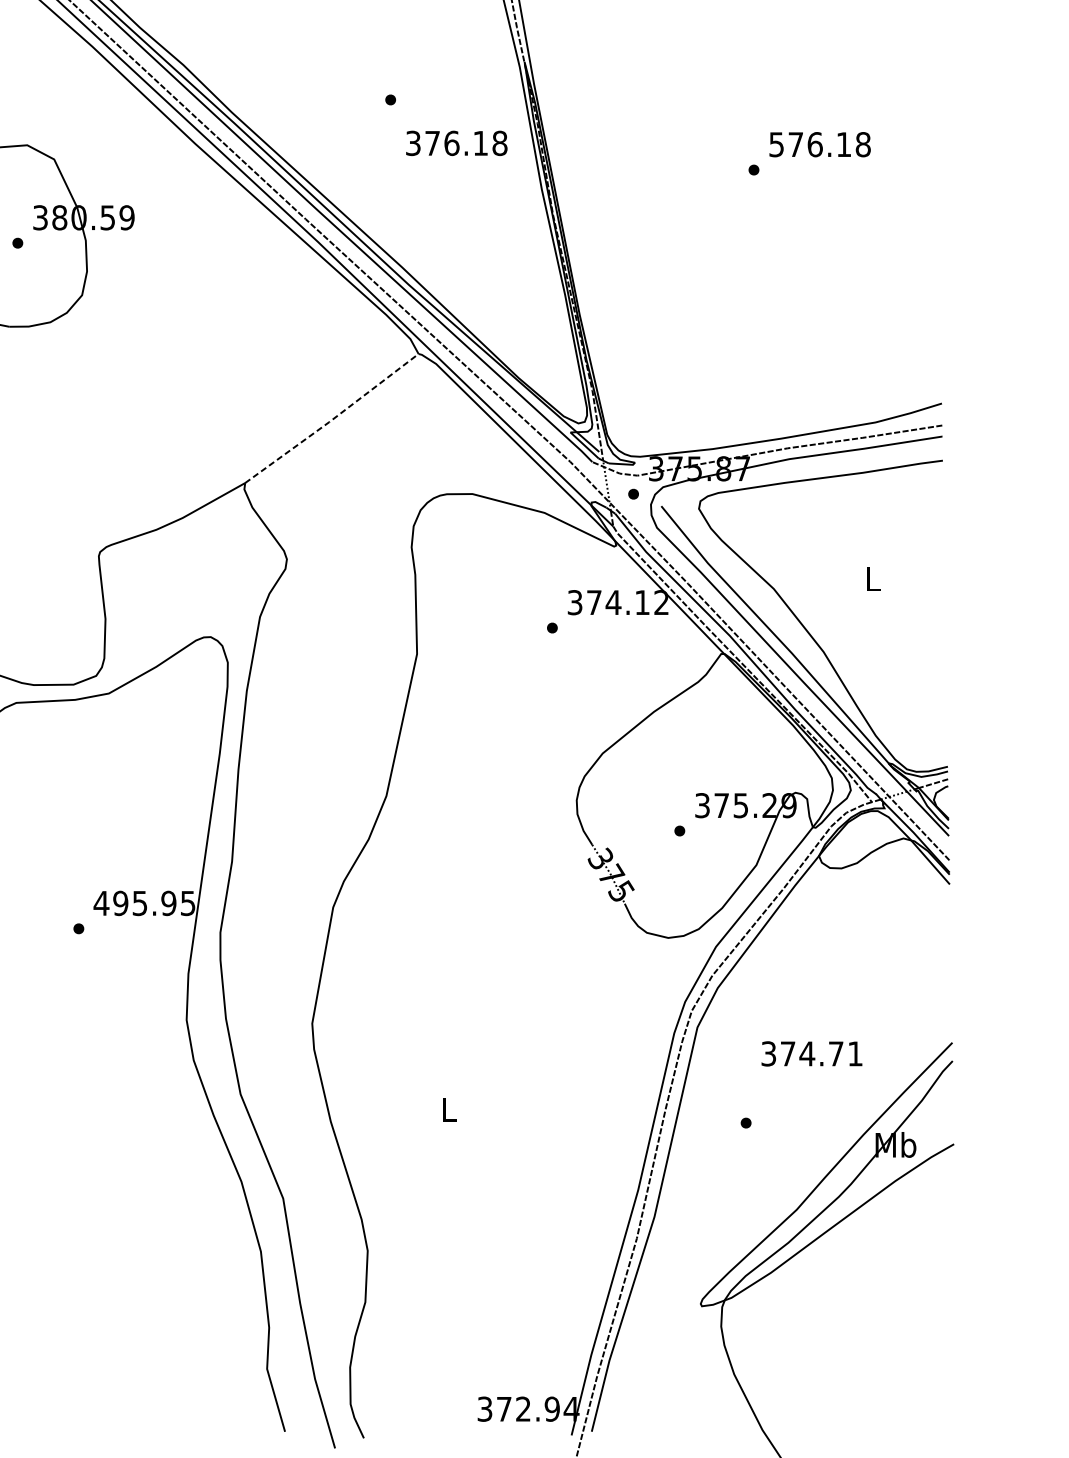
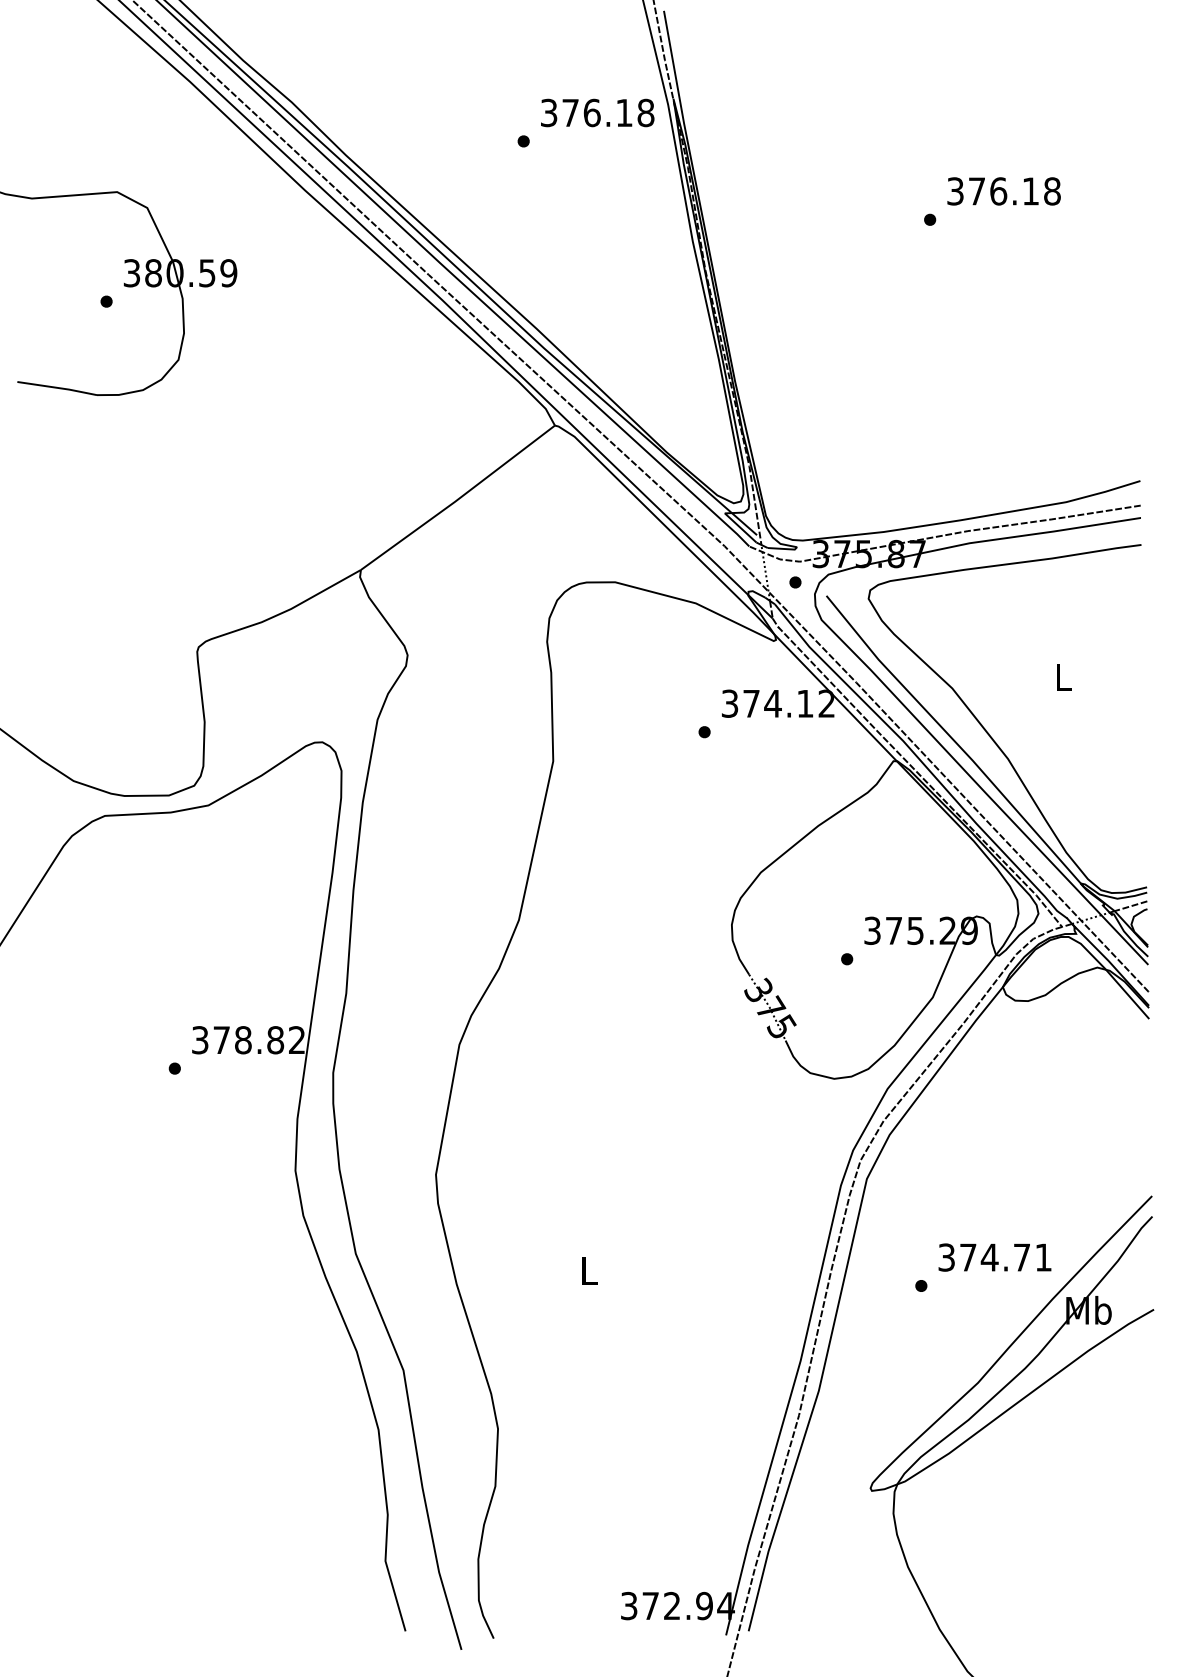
text: (456, 142) -> (597, 112), moved
text: (776, 143) -> (955, 190), 576.18 -> 376.18
line: (332, 420) -> (458, 499), dashed -> solid
text: (143, 903) -> (247, 1040), 495.95 -> 378.82
text: (811, 1053) -> (994, 1257), moved

